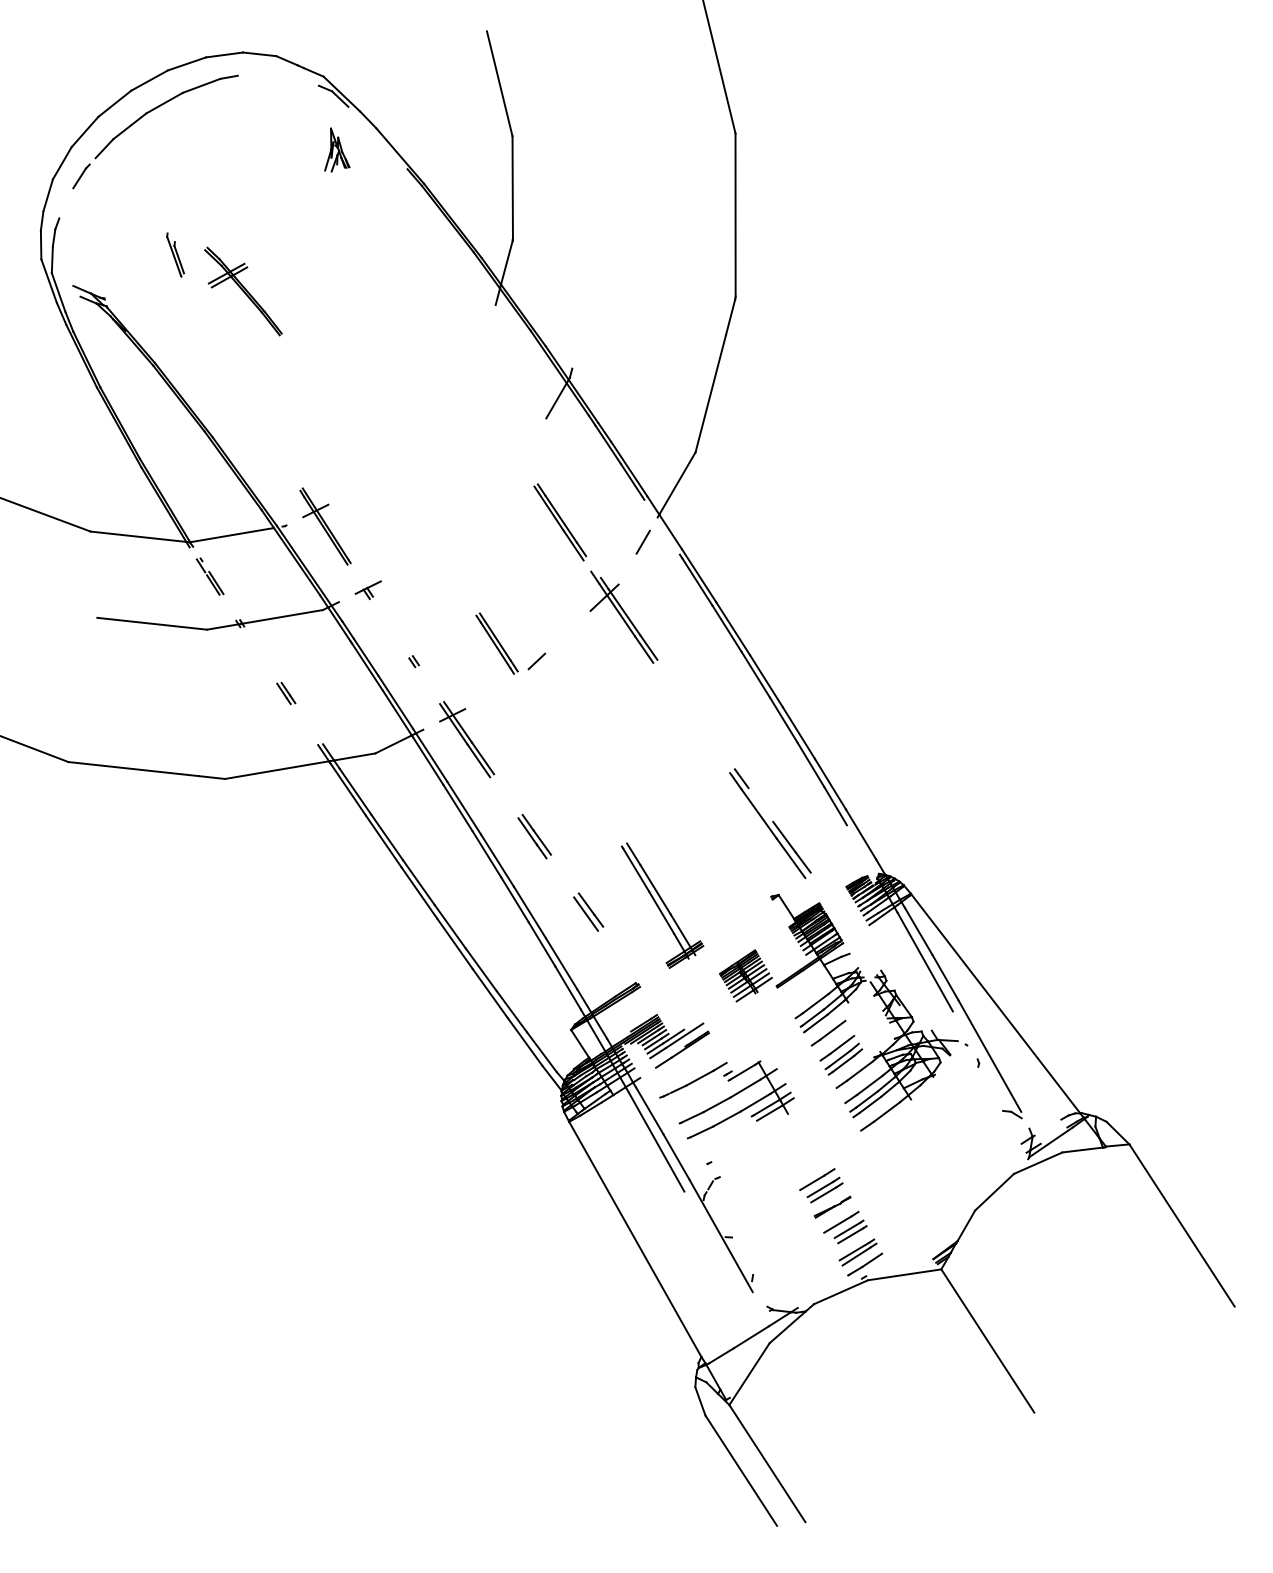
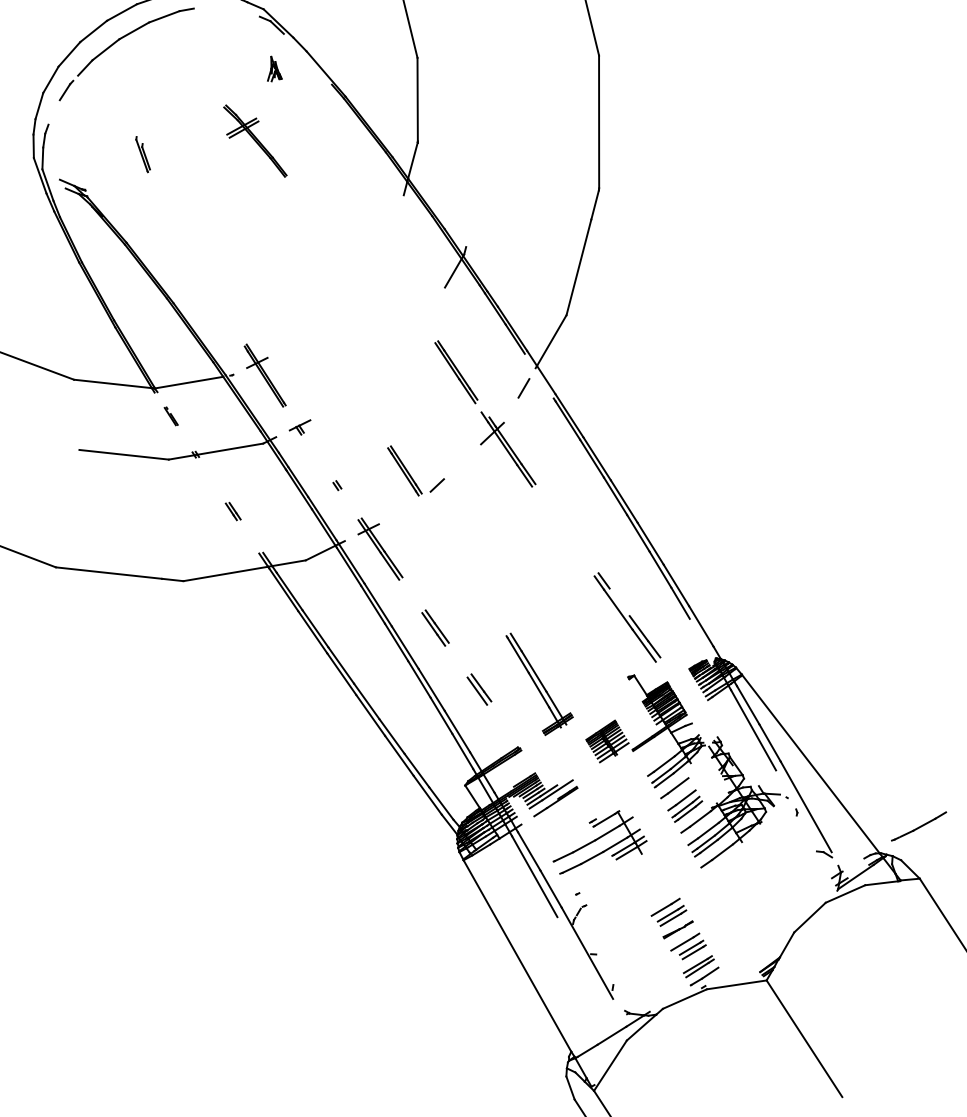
part: (337, 149) -> (274, 68), size x0.7
part: (243, 291) -> (255, 141), moved
part: (209, 576) -> (170, 416), size x0.6
part: (693, 1080) -> (919, 826), moved

